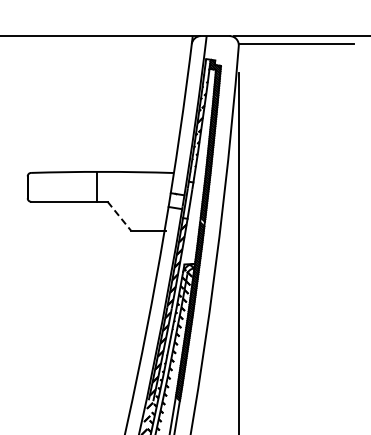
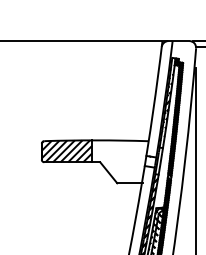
hatch: (61, 186) -> (66, 151), added
line: (119, 216) -> (108, 173), dashed -> solid

